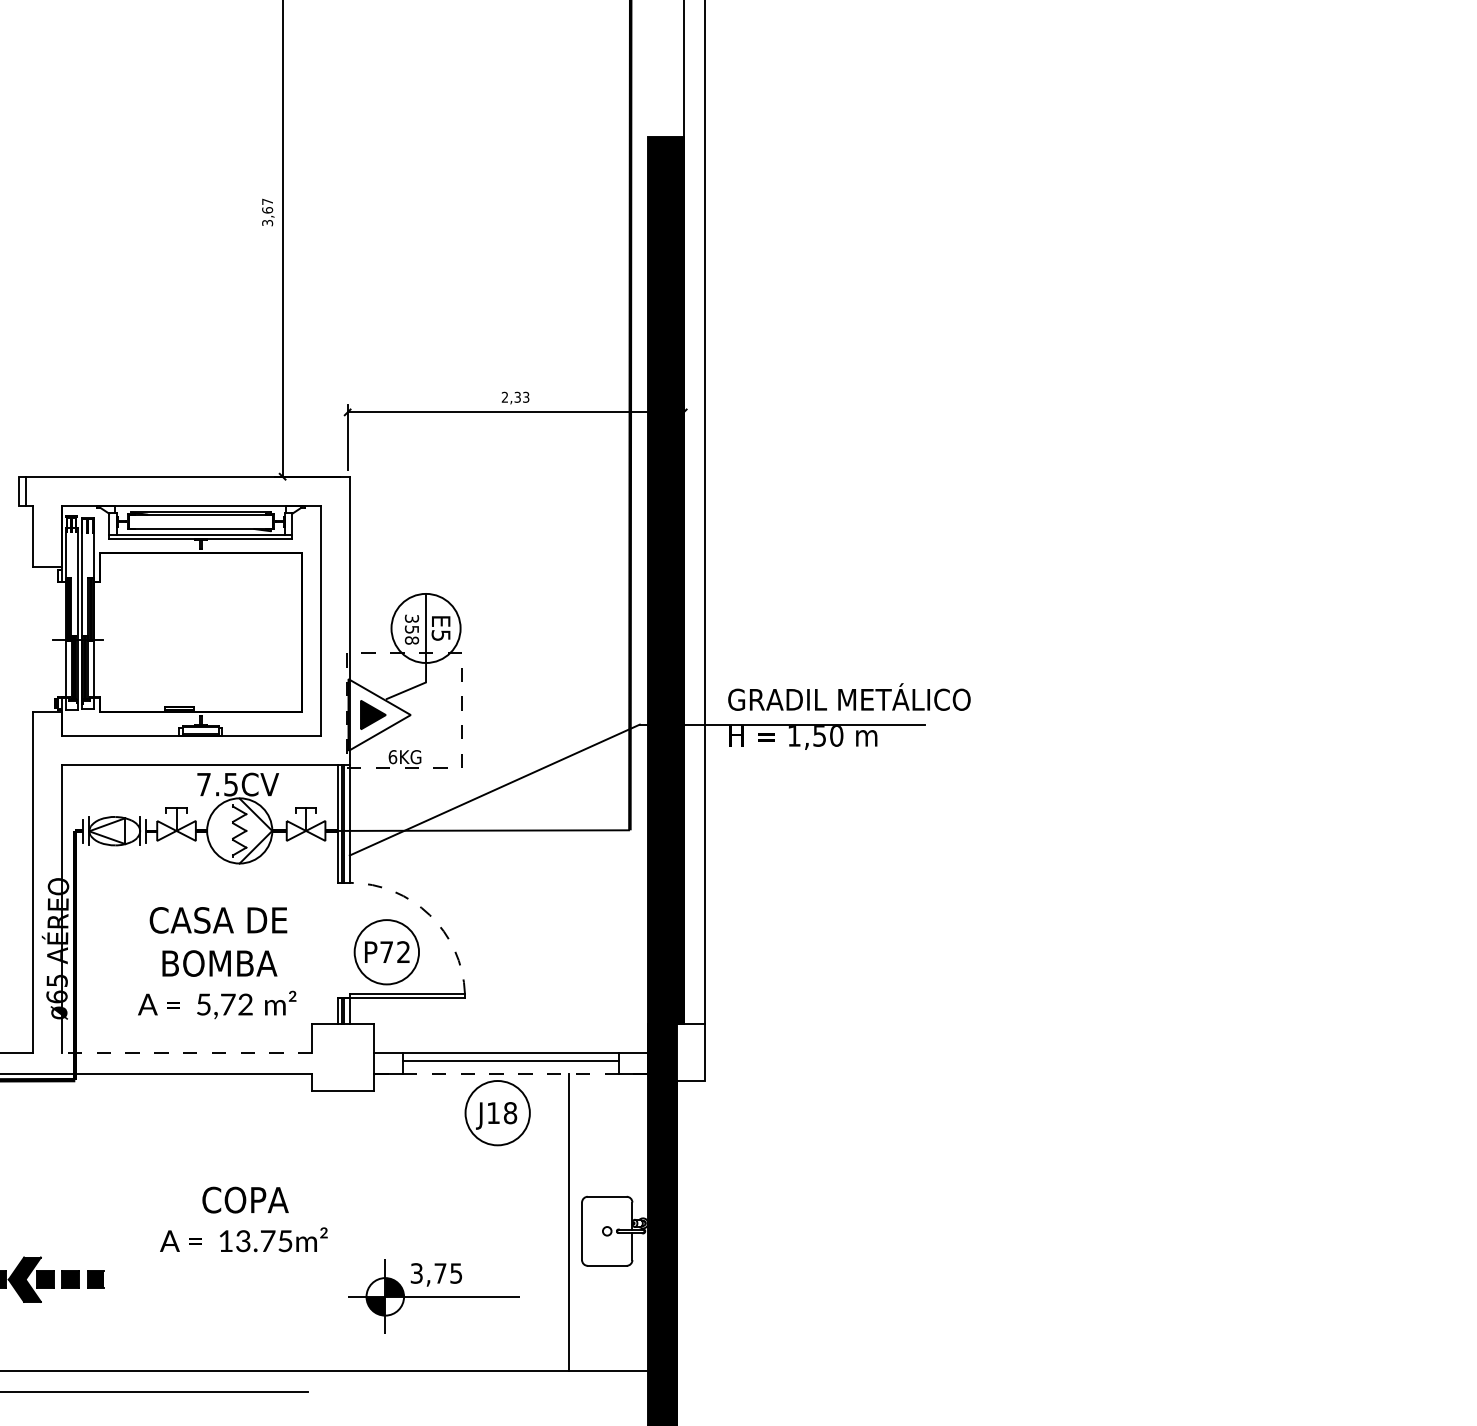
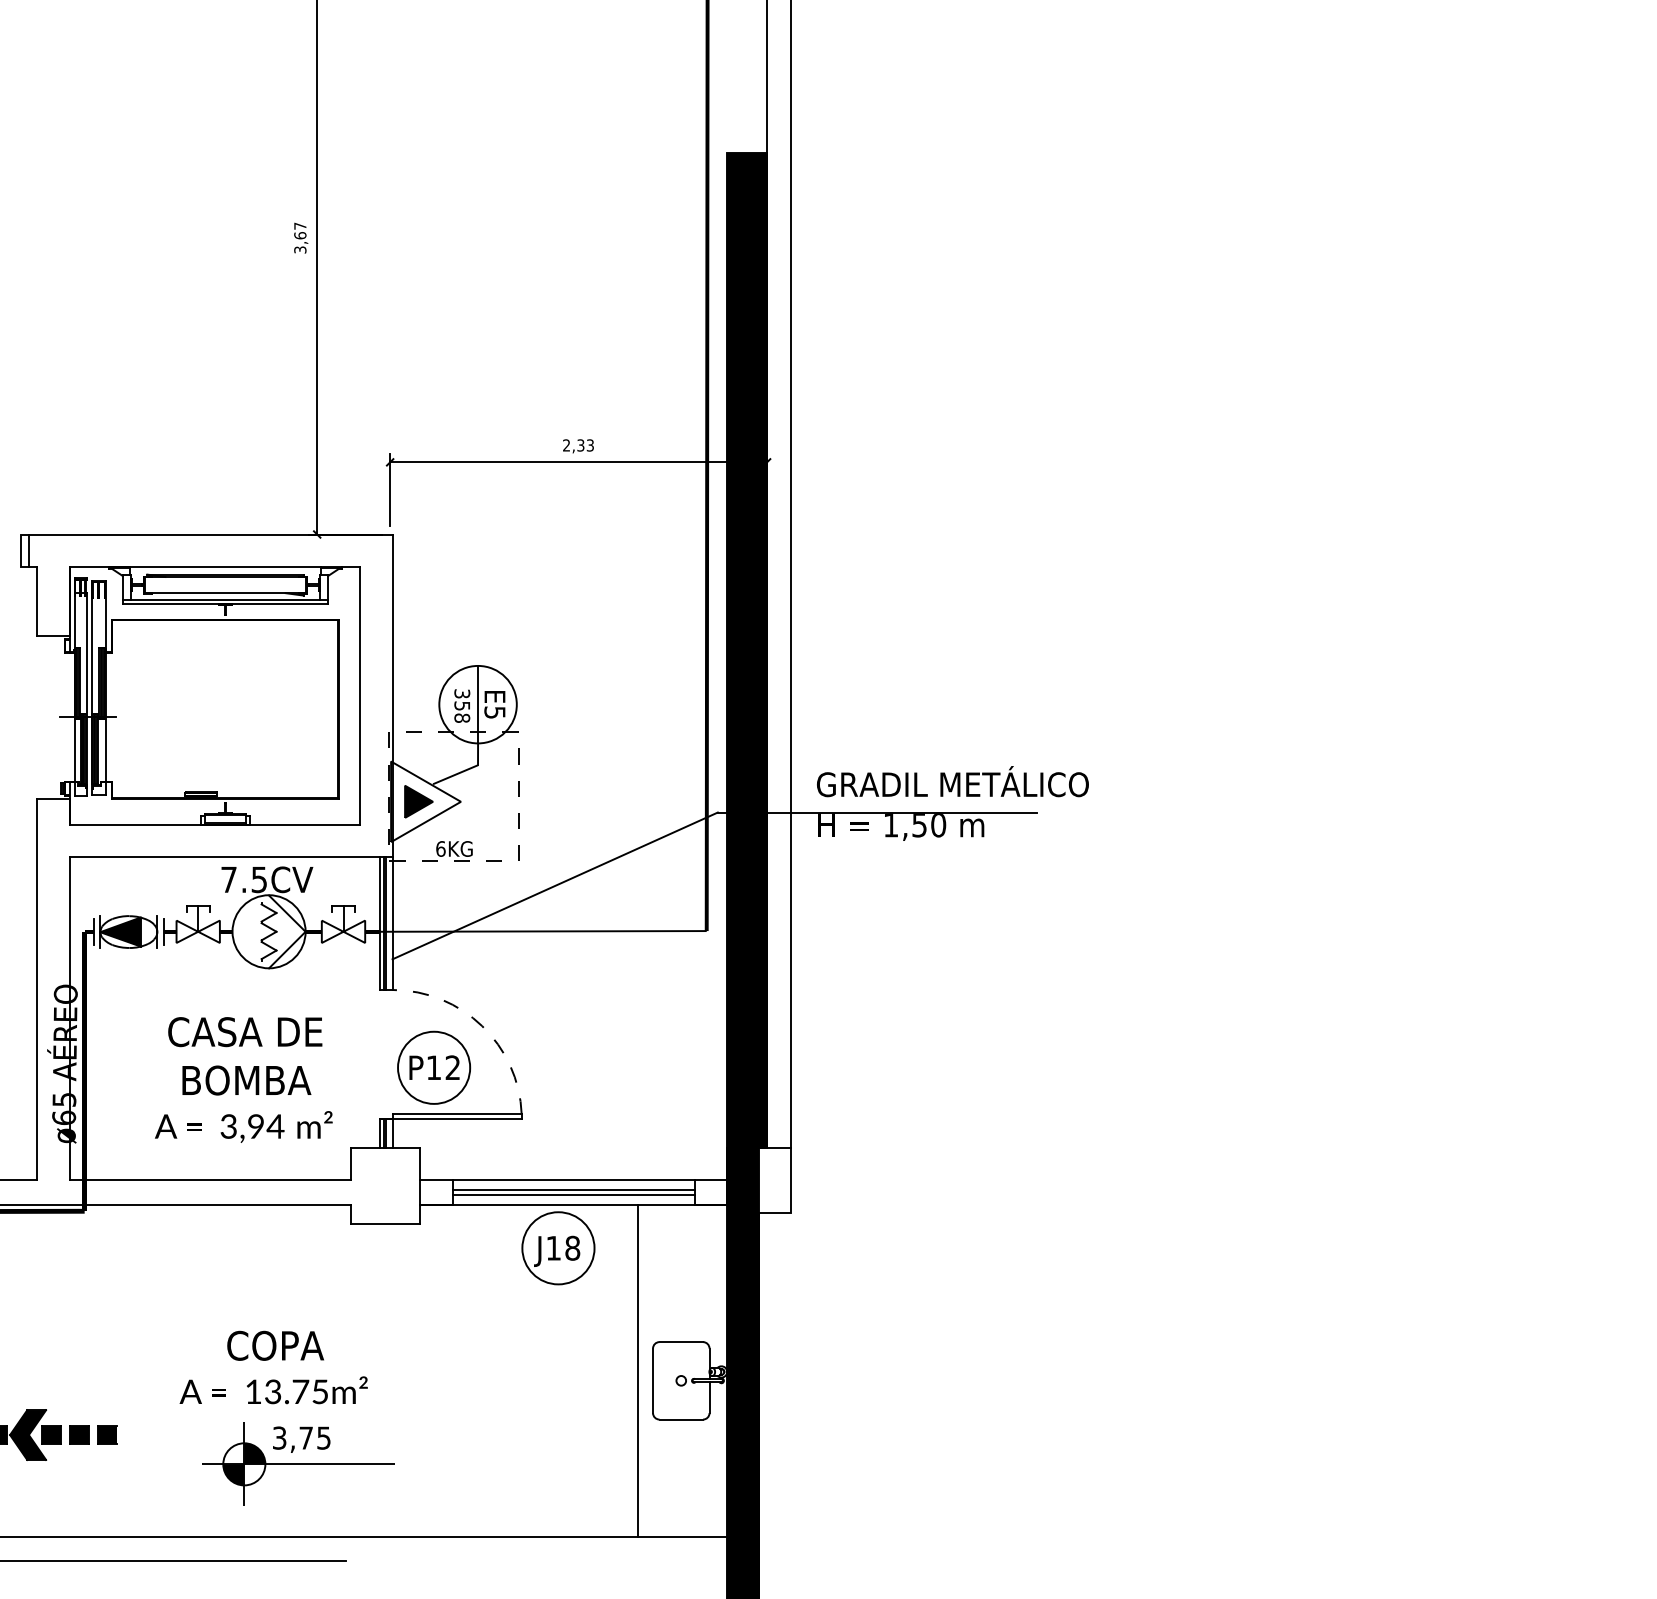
fill: (107, 830) -> (120, 931), added
text: (386, 951) -> (433, 1067), P72 -> P12
text: (224, 1004) -> (252, 1126), 5,72 -> 3,94
line: (186, 1052) -> (209, 1180), dashed -> solid
line: (511, 1065) -> (573, 1194), added
line: (510, 1074) -> (572, 1204), dashed -> solid
part: (433, 1296) -> (298, 1463), moved

